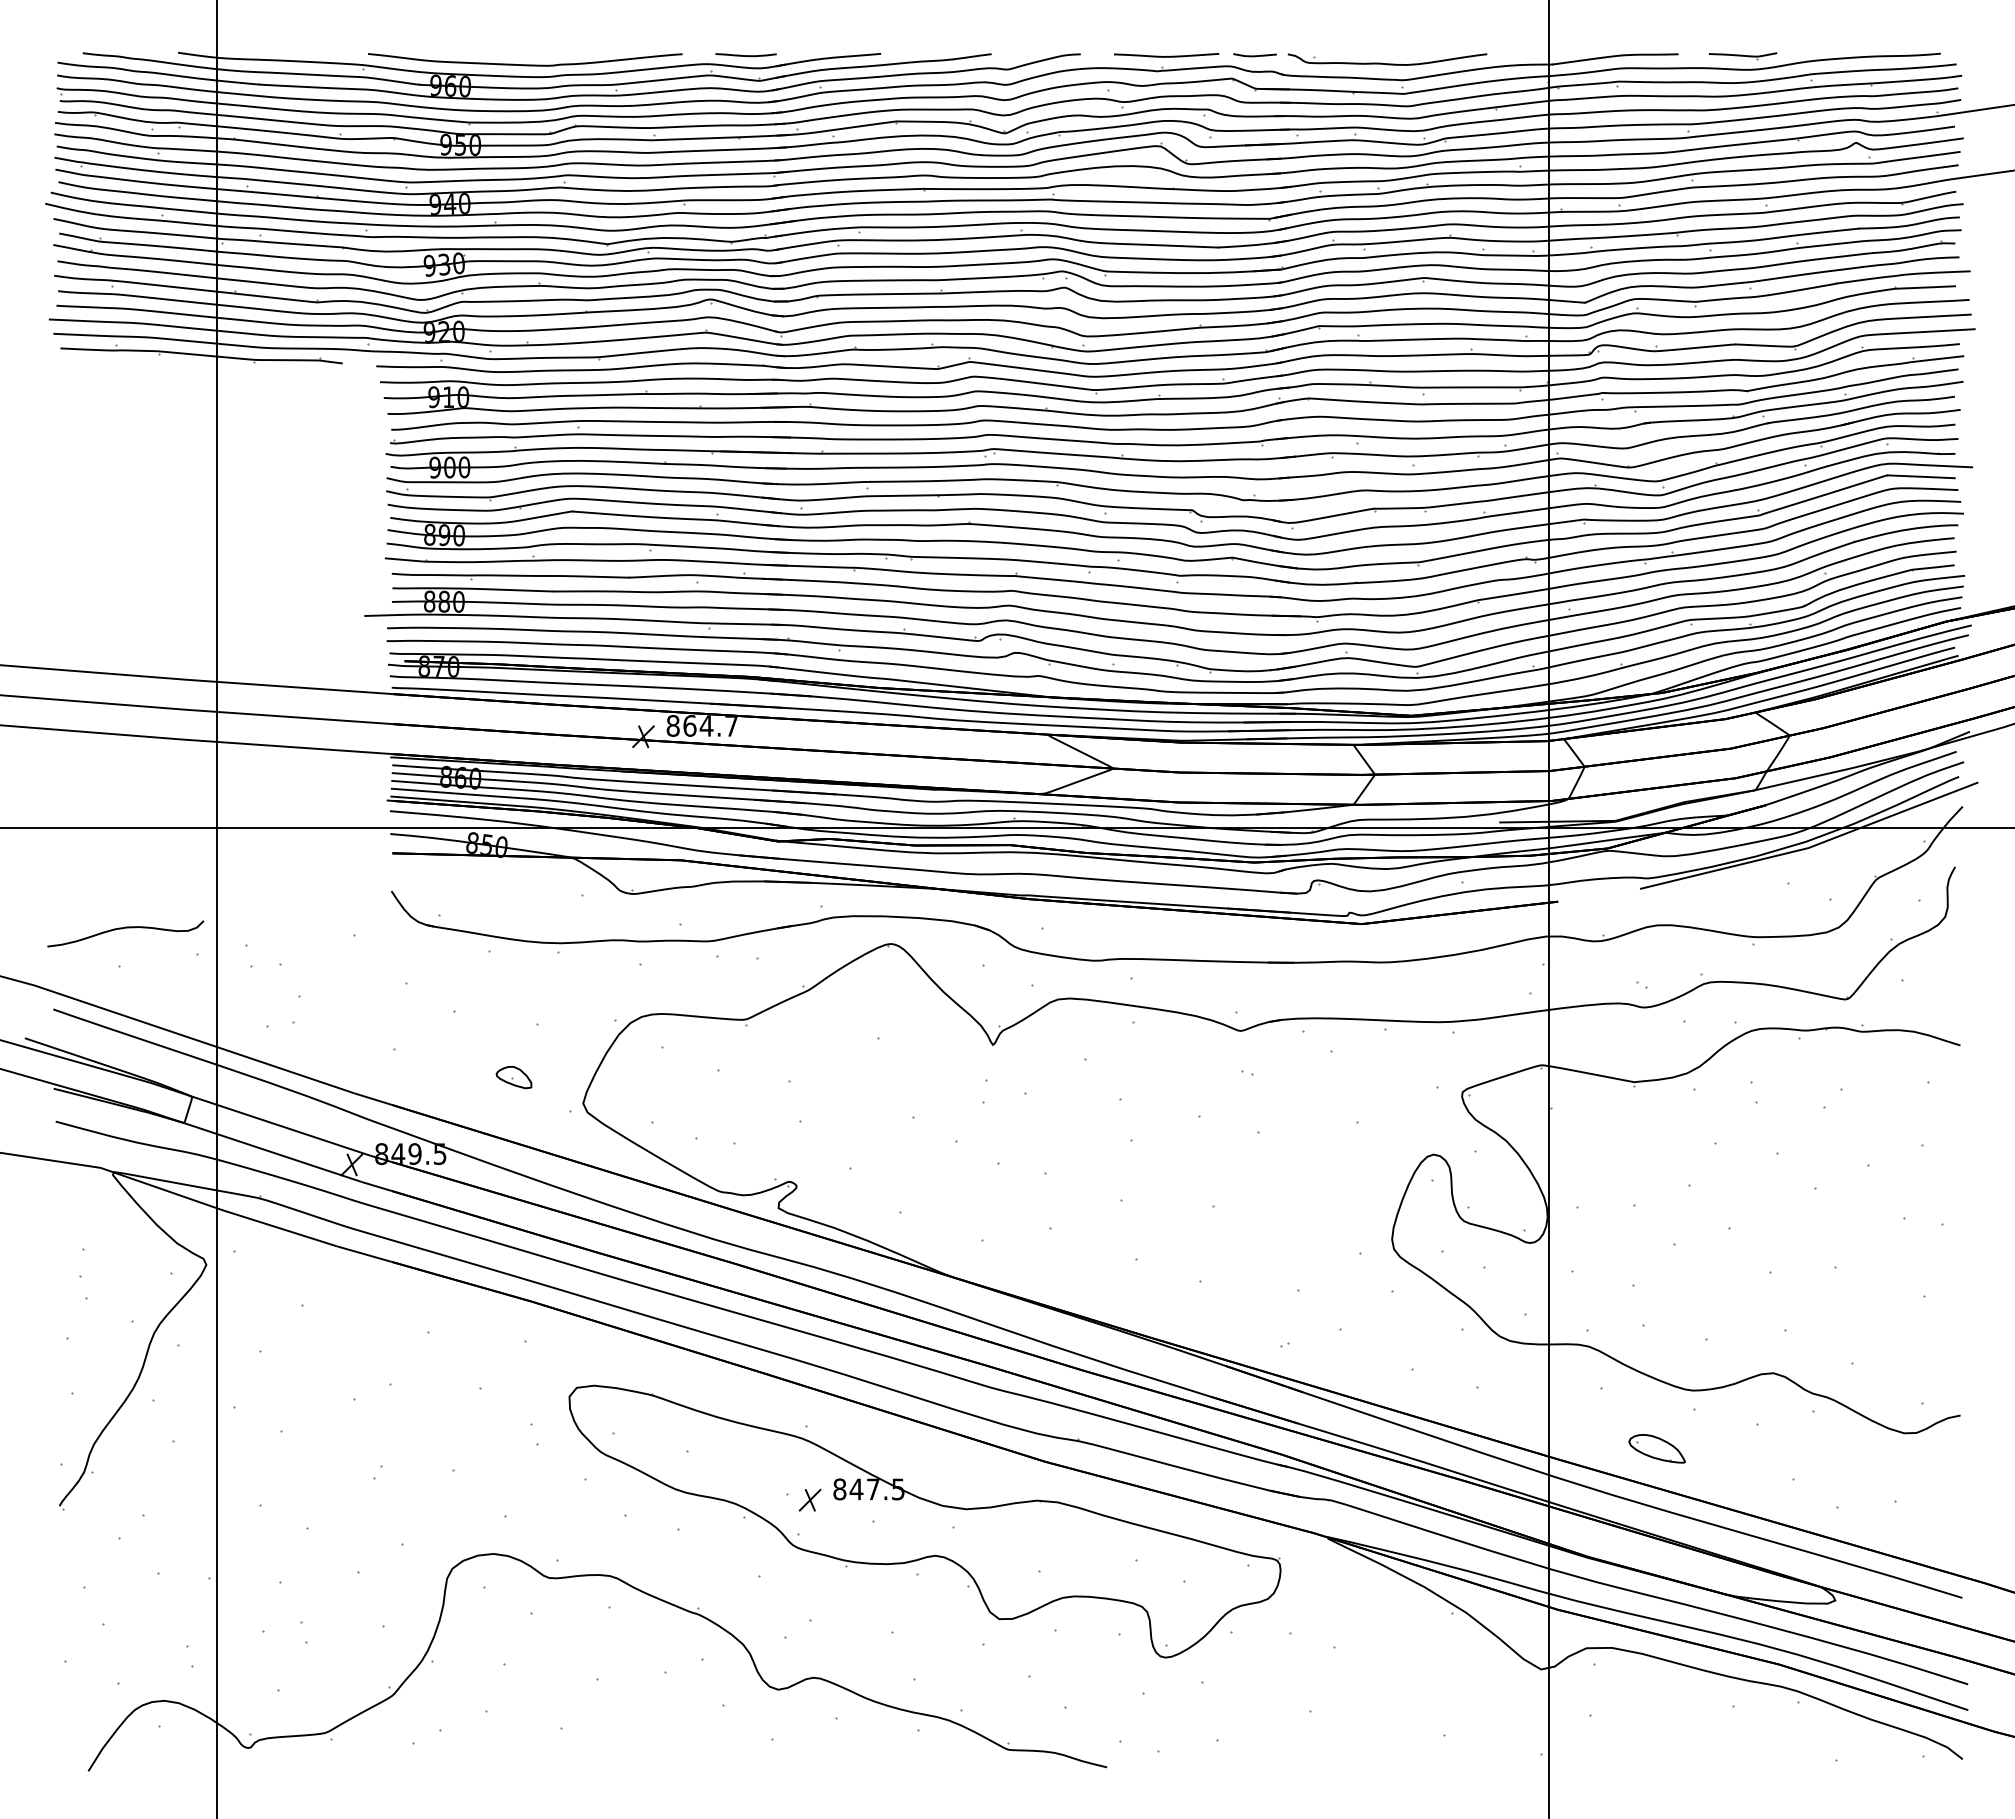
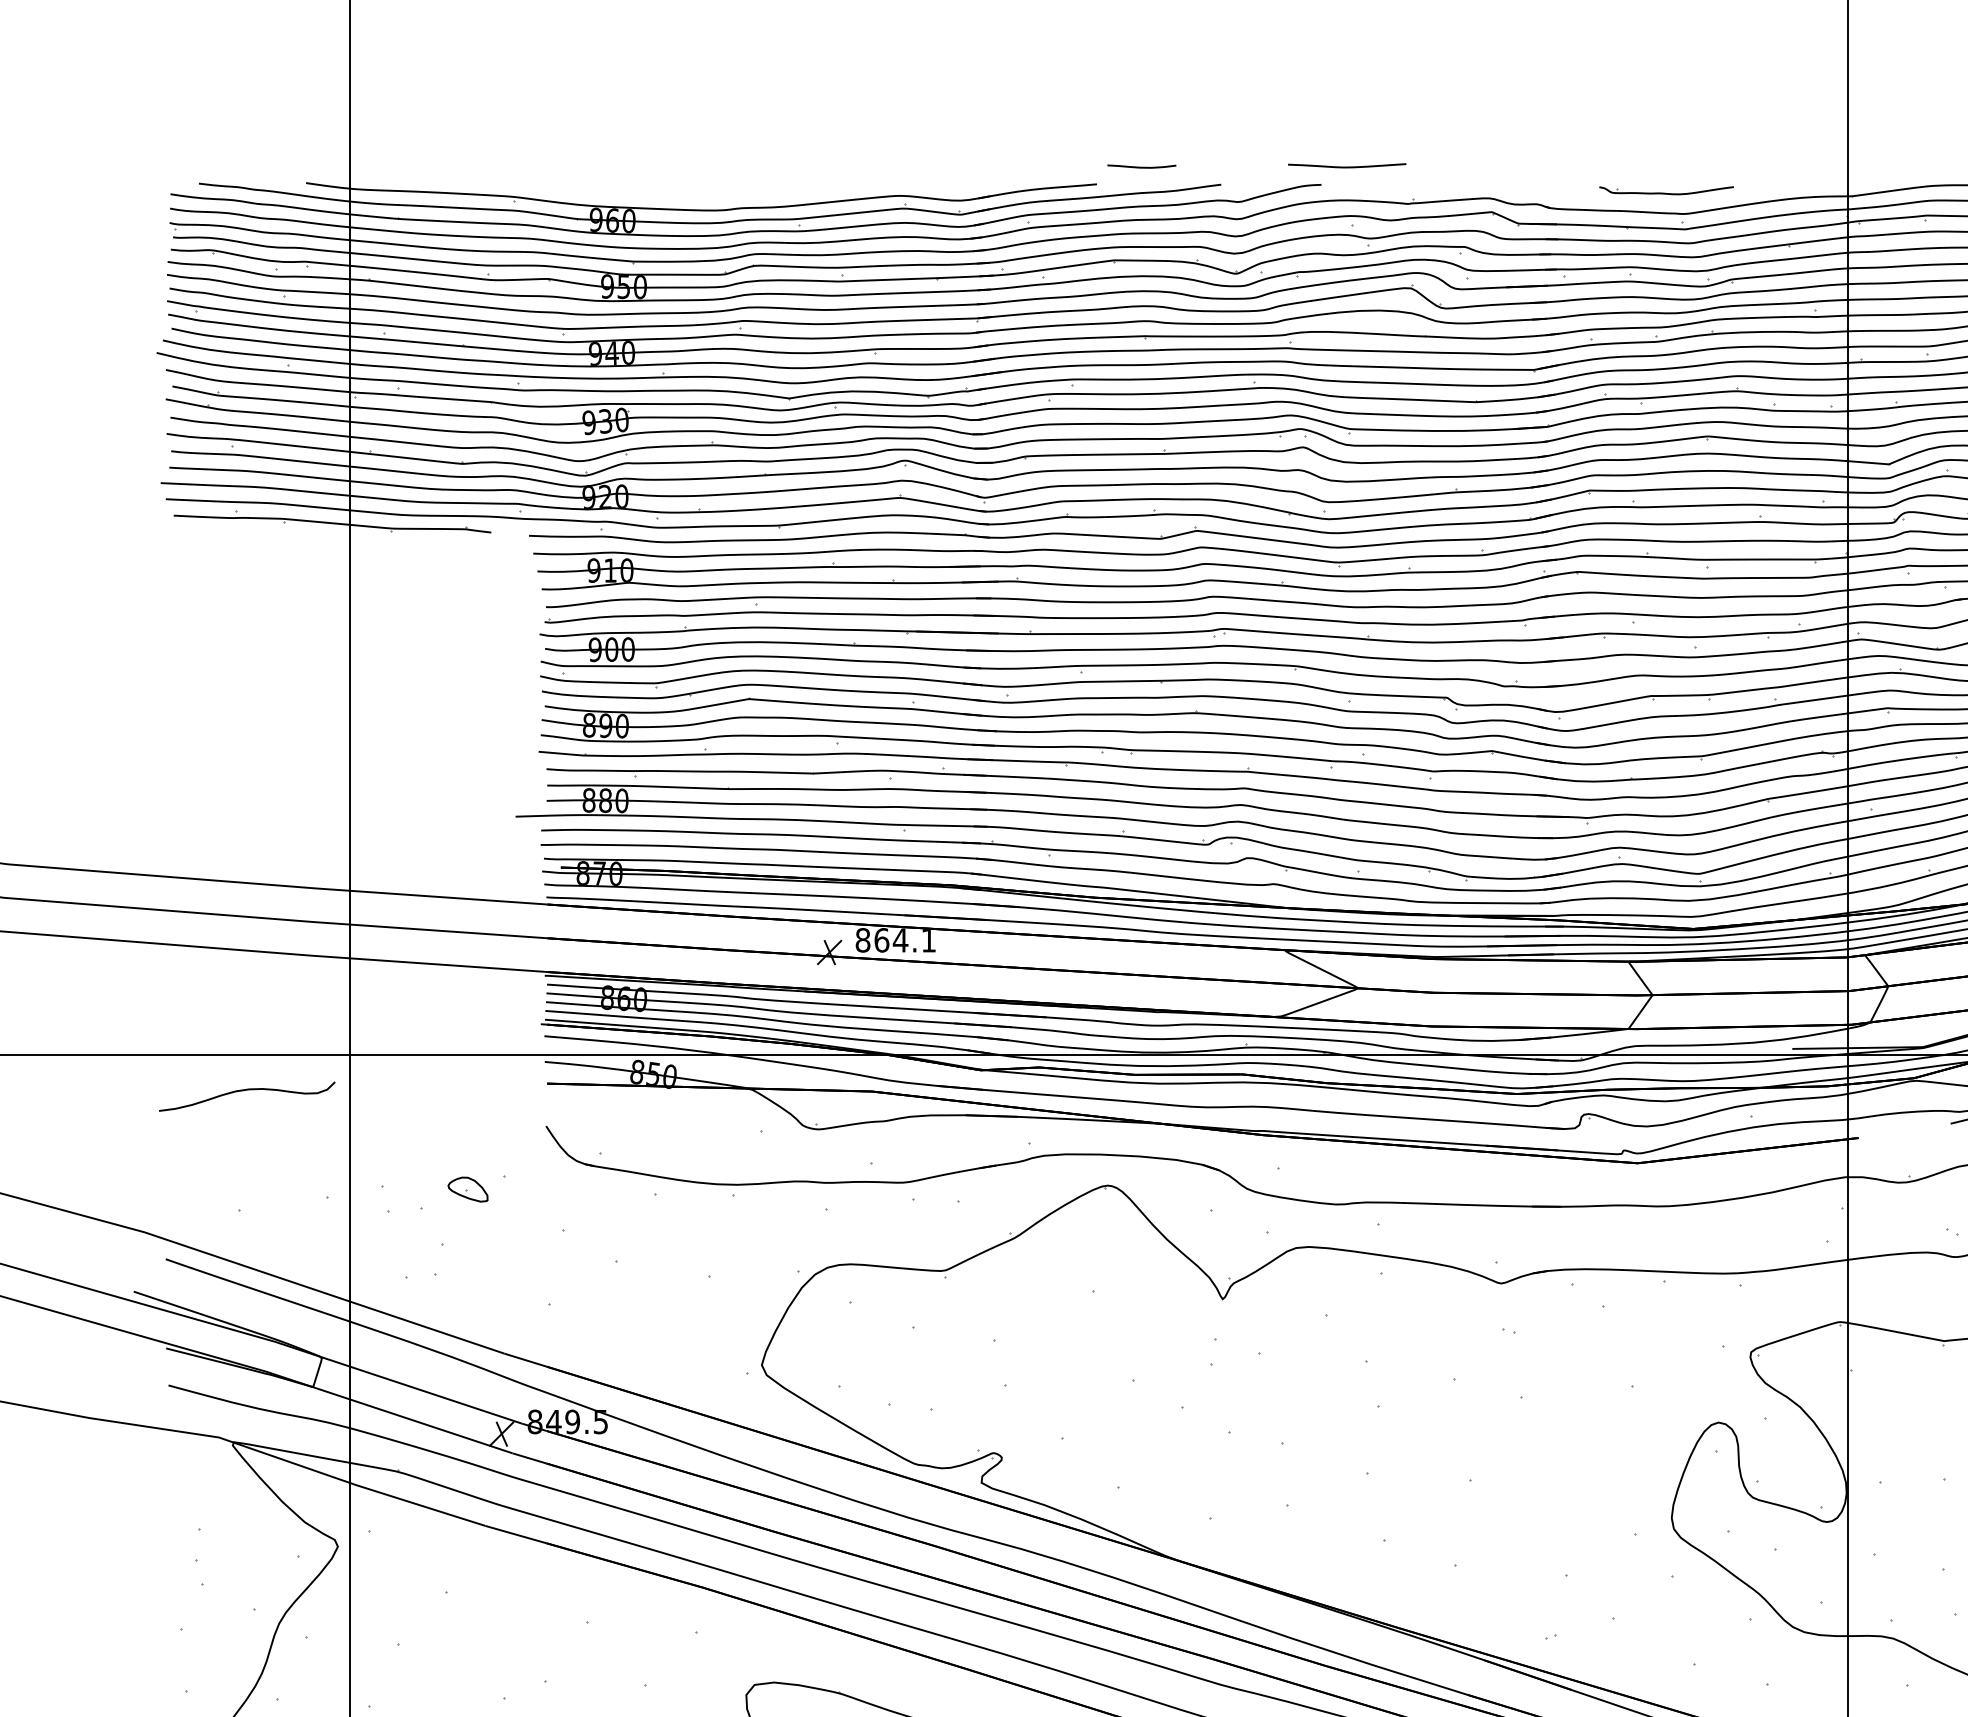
curve: (745, 55) -> (1141, 167), moved
curve: (1254, 55) -> (1516, 186), removed
curve: (1166, 56) -> (1347, 167), moved
part: (1387, 59) -> (1666, 190), size x0.6
curve: (525, 64) -> (696, 196), removed
text: (731, 726) -> (928, 940), 864.7 -> 864.1
curve: (125, 928) -> (246, 1090), moved
part: (513, 1077) -> (467, 1189), moved

